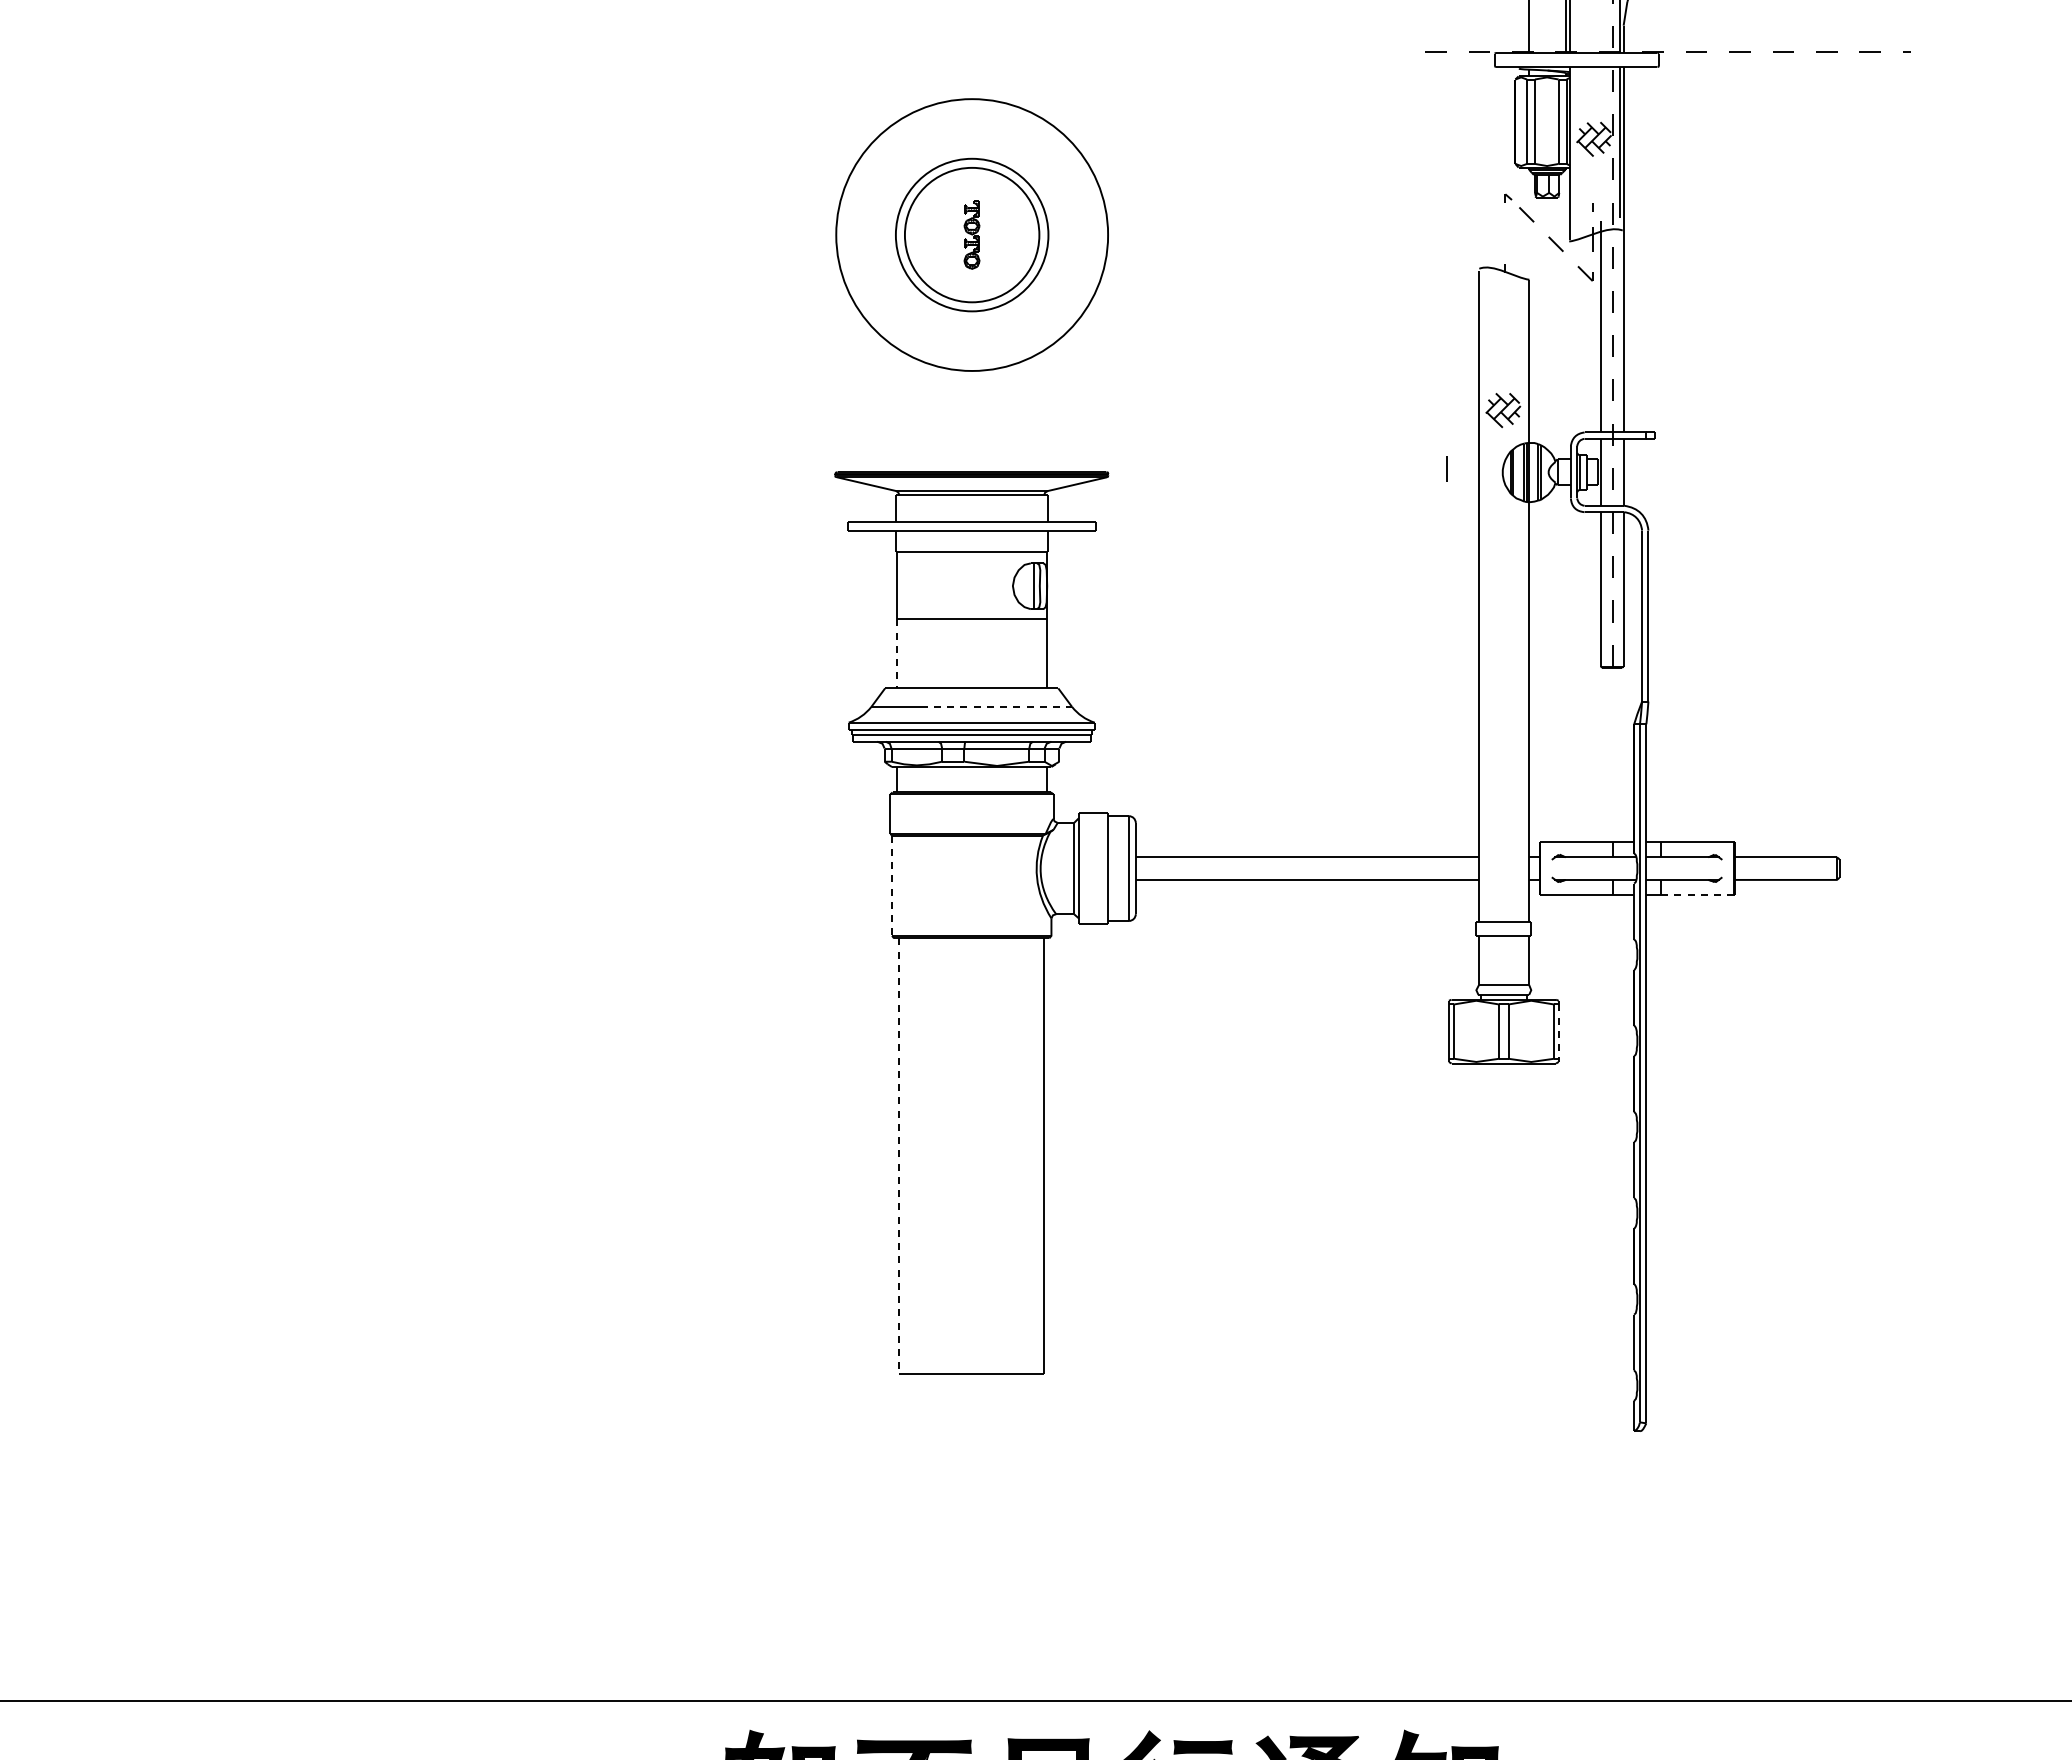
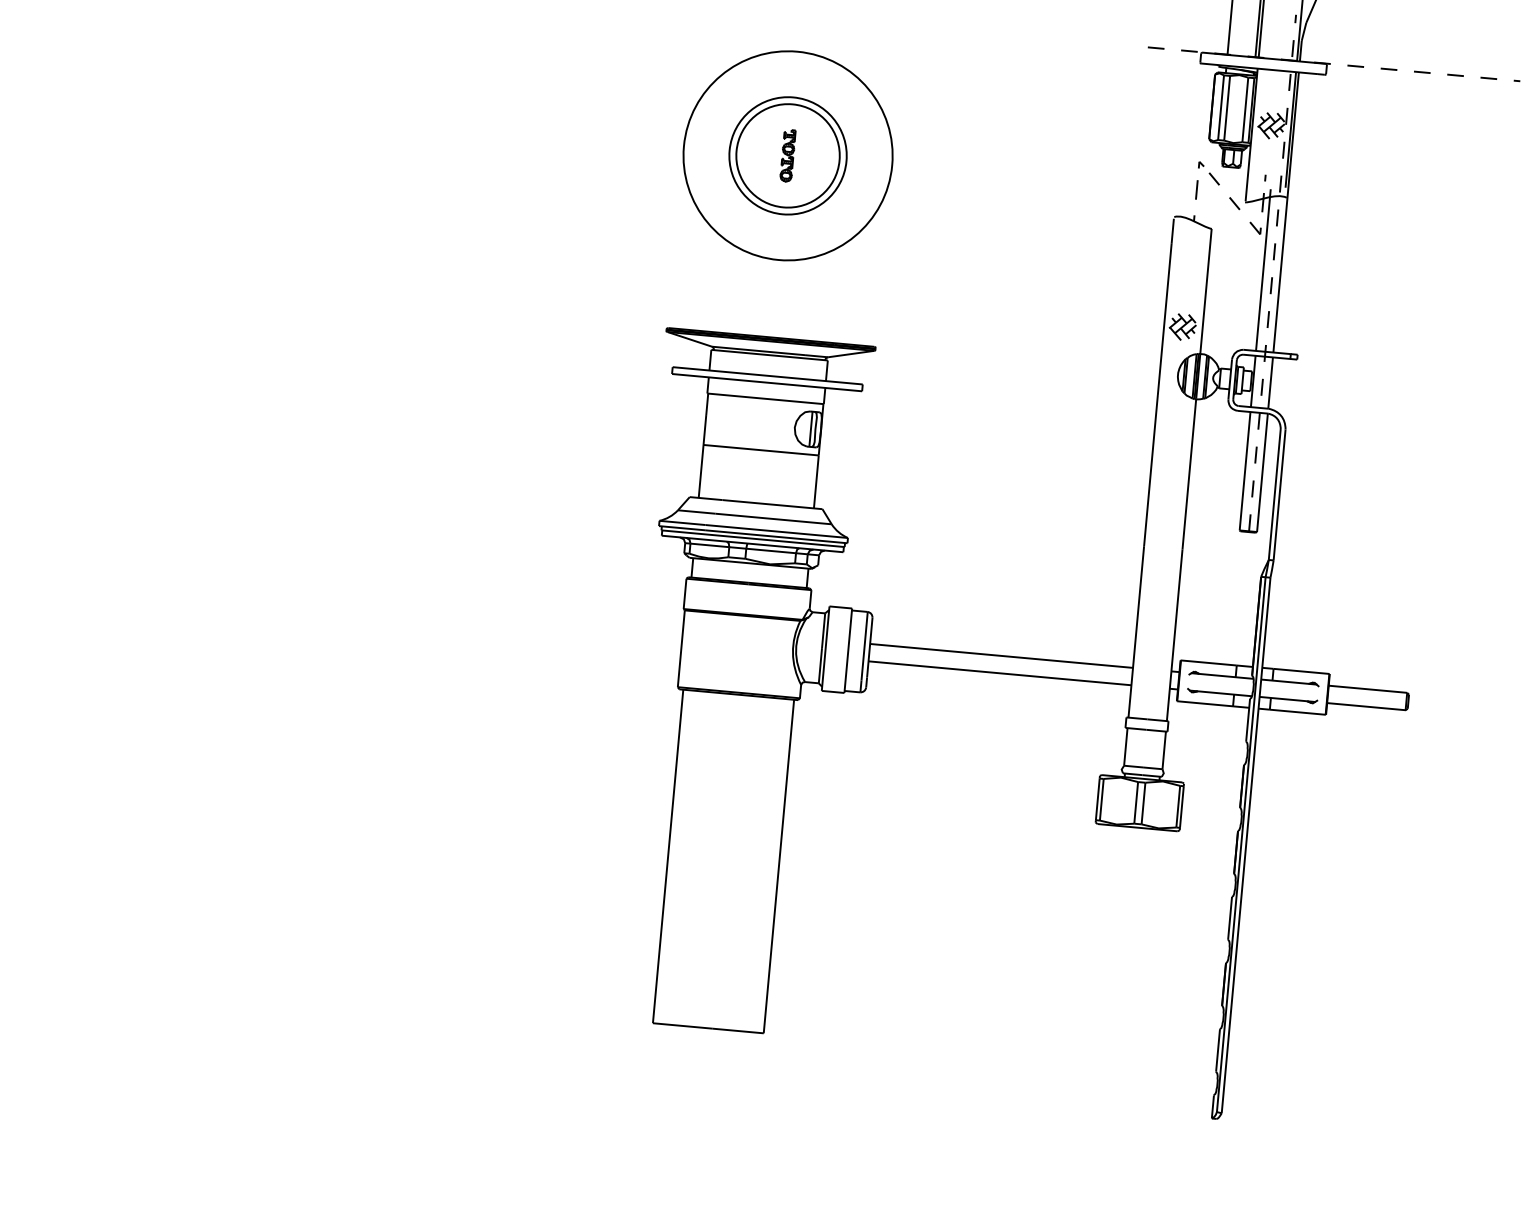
line: (1446, 468) -> (1196, 189), moved
line: (896, 653) -> (700, 471), dashed -> solid
line: (996, 706) -> (773, 518), dashed -> solid
line: (892, 886) -> (681, 649), dashed -> solid
line: (1698, 895) -> (1298, 712), dashed -> solid
line: (1558, 1032) -> (1181, 807), dashed -> solid
line: (899, 1156) -> (668, 856), dashed -> solid

